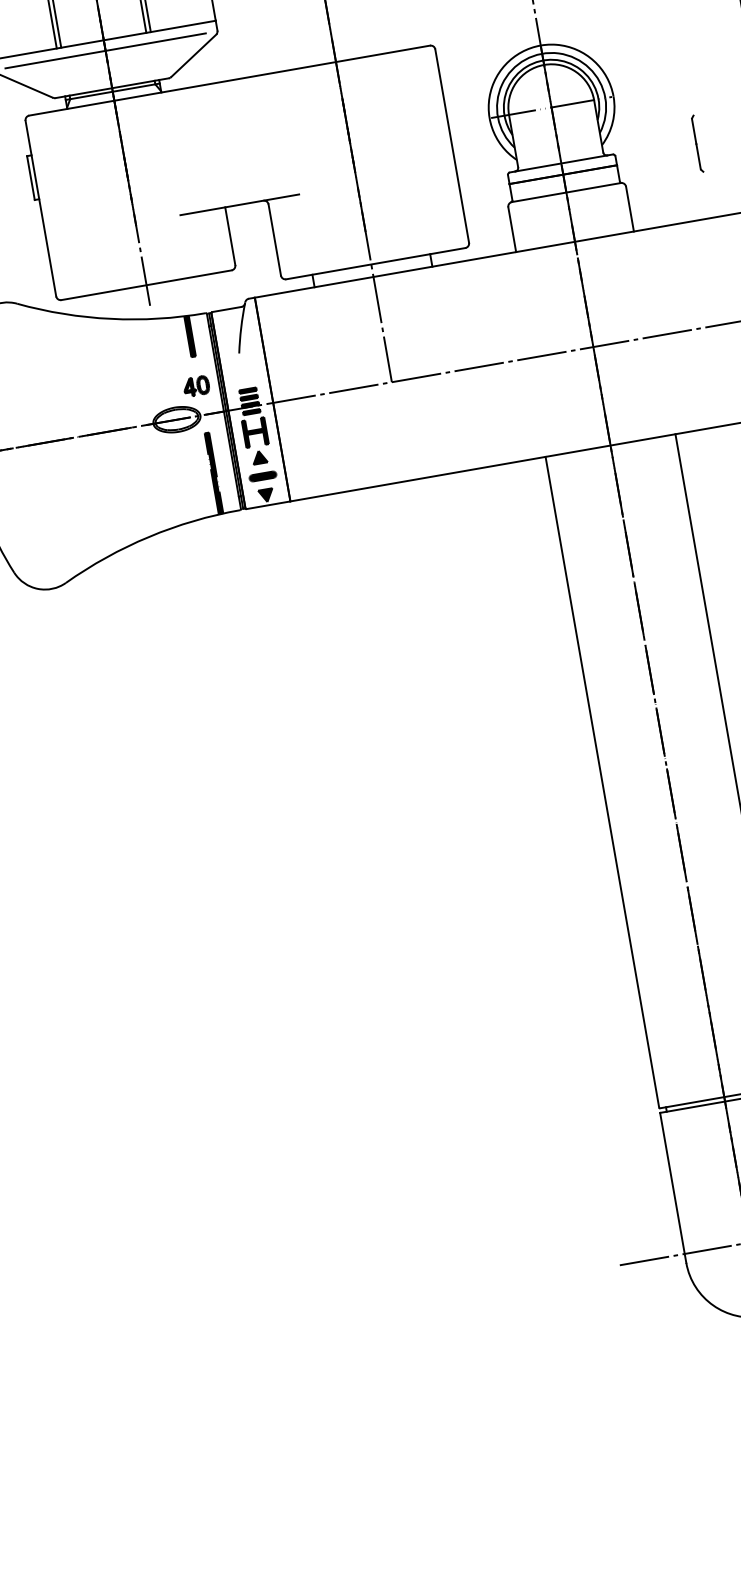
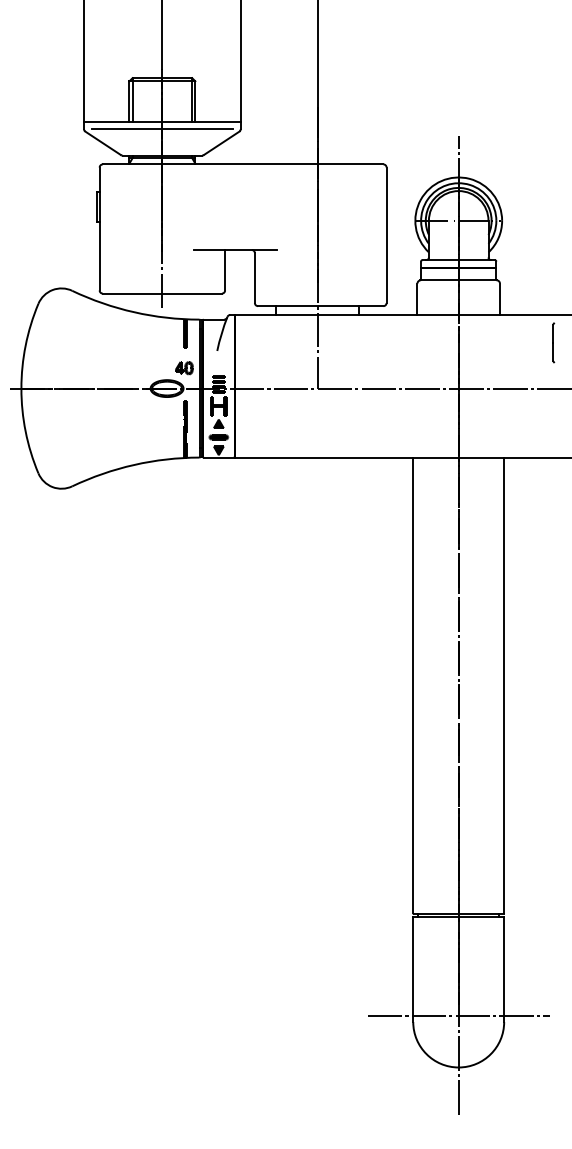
part: (697, 143) -> (553, 342), moved

